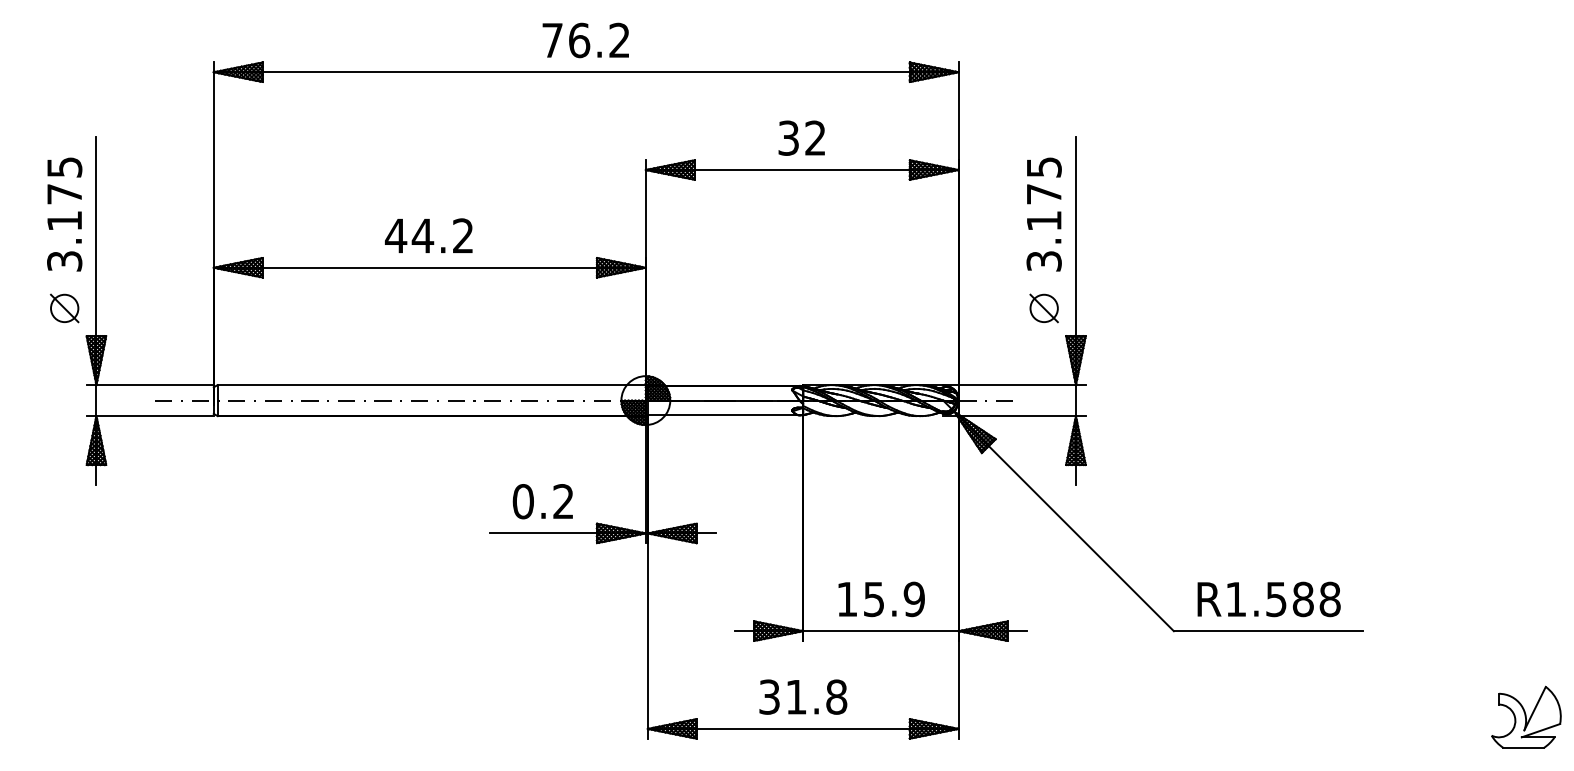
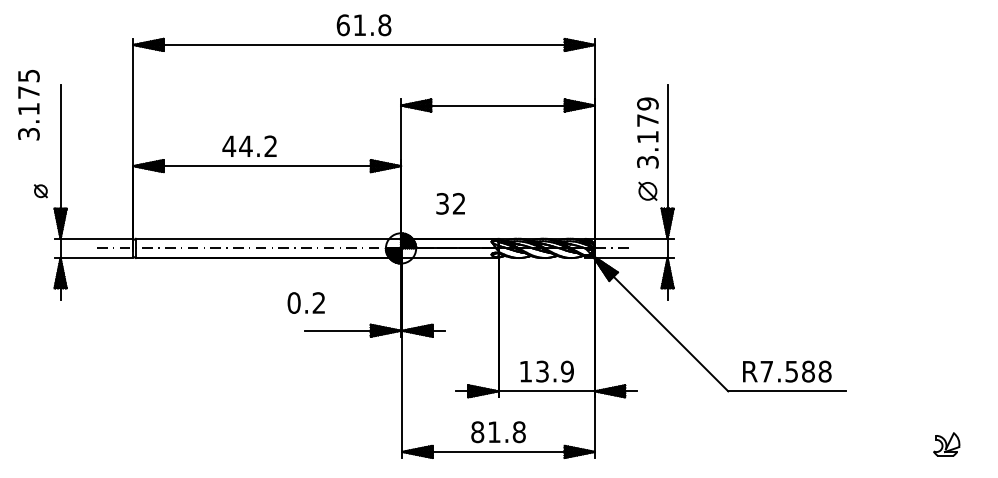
text: (585, 40) -> (363, 25), 76.2 -> 61.8
text: (801, 137) -> (450, 203), moved
text: (1043, 166) -> (647, 103), 3.175 -> 3.179
text: (64, 215) -> (28, 105), moved
text: (428, 234) -> (249, 145), moved
part: (64, 307) -> (40, 190), size x0.7
text: (541, 500) -> (305, 302), moved
text: (874, 597) -> (542, 370), 15.9 -> 13.9
text: (1235, 599) -> (766, 371), R1.588 -> R7.588
text: (769, 697) -> (477, 432), 31.8 -> 81.8
part: (1526, 716) -> (946, 444), size x0.6

